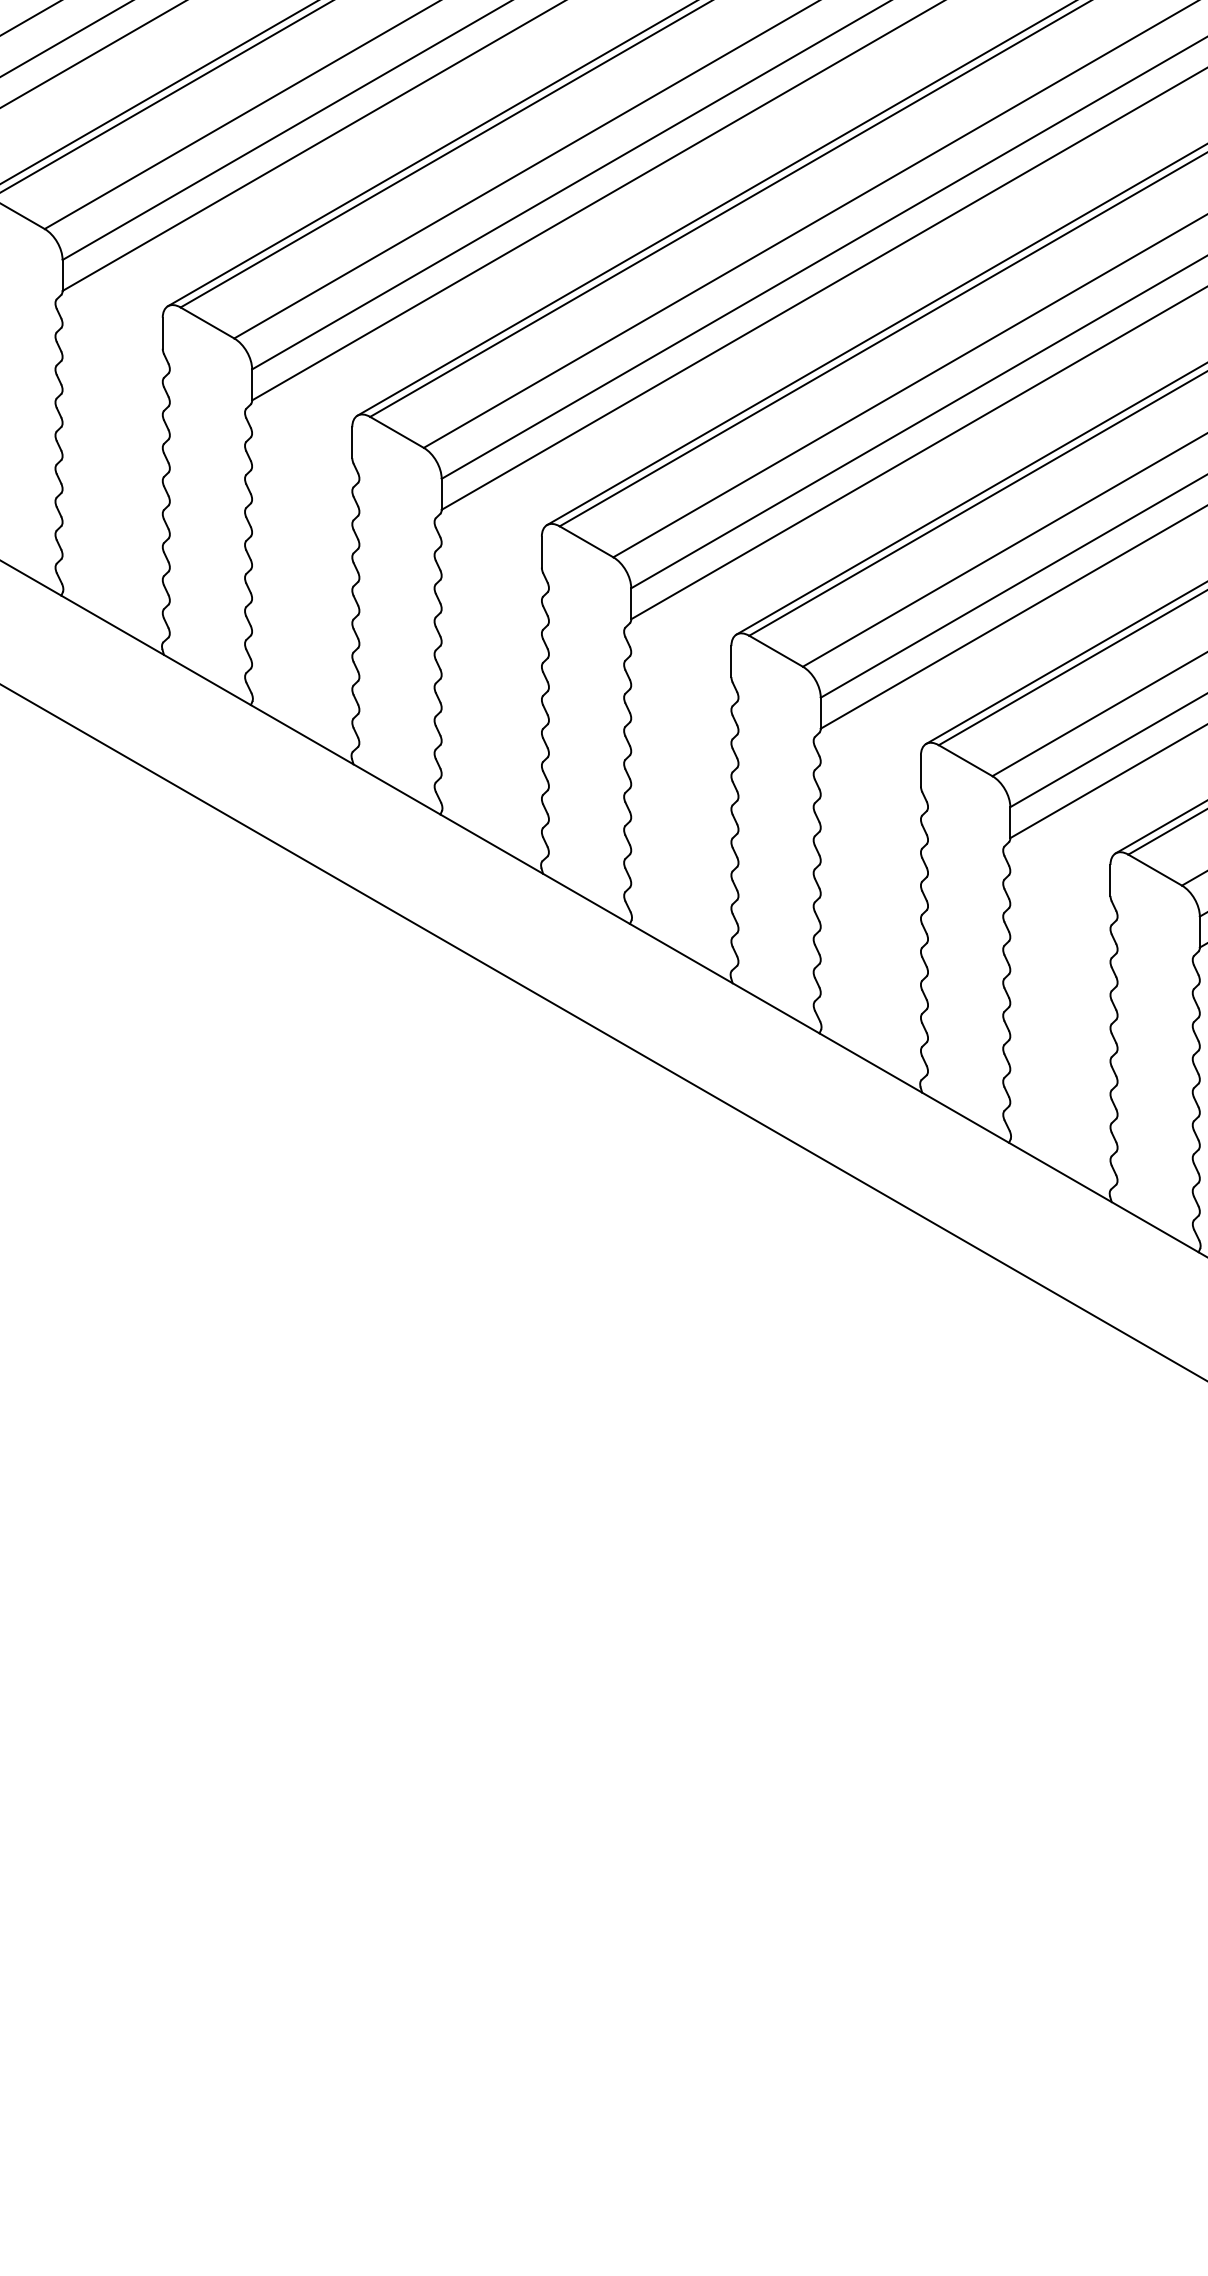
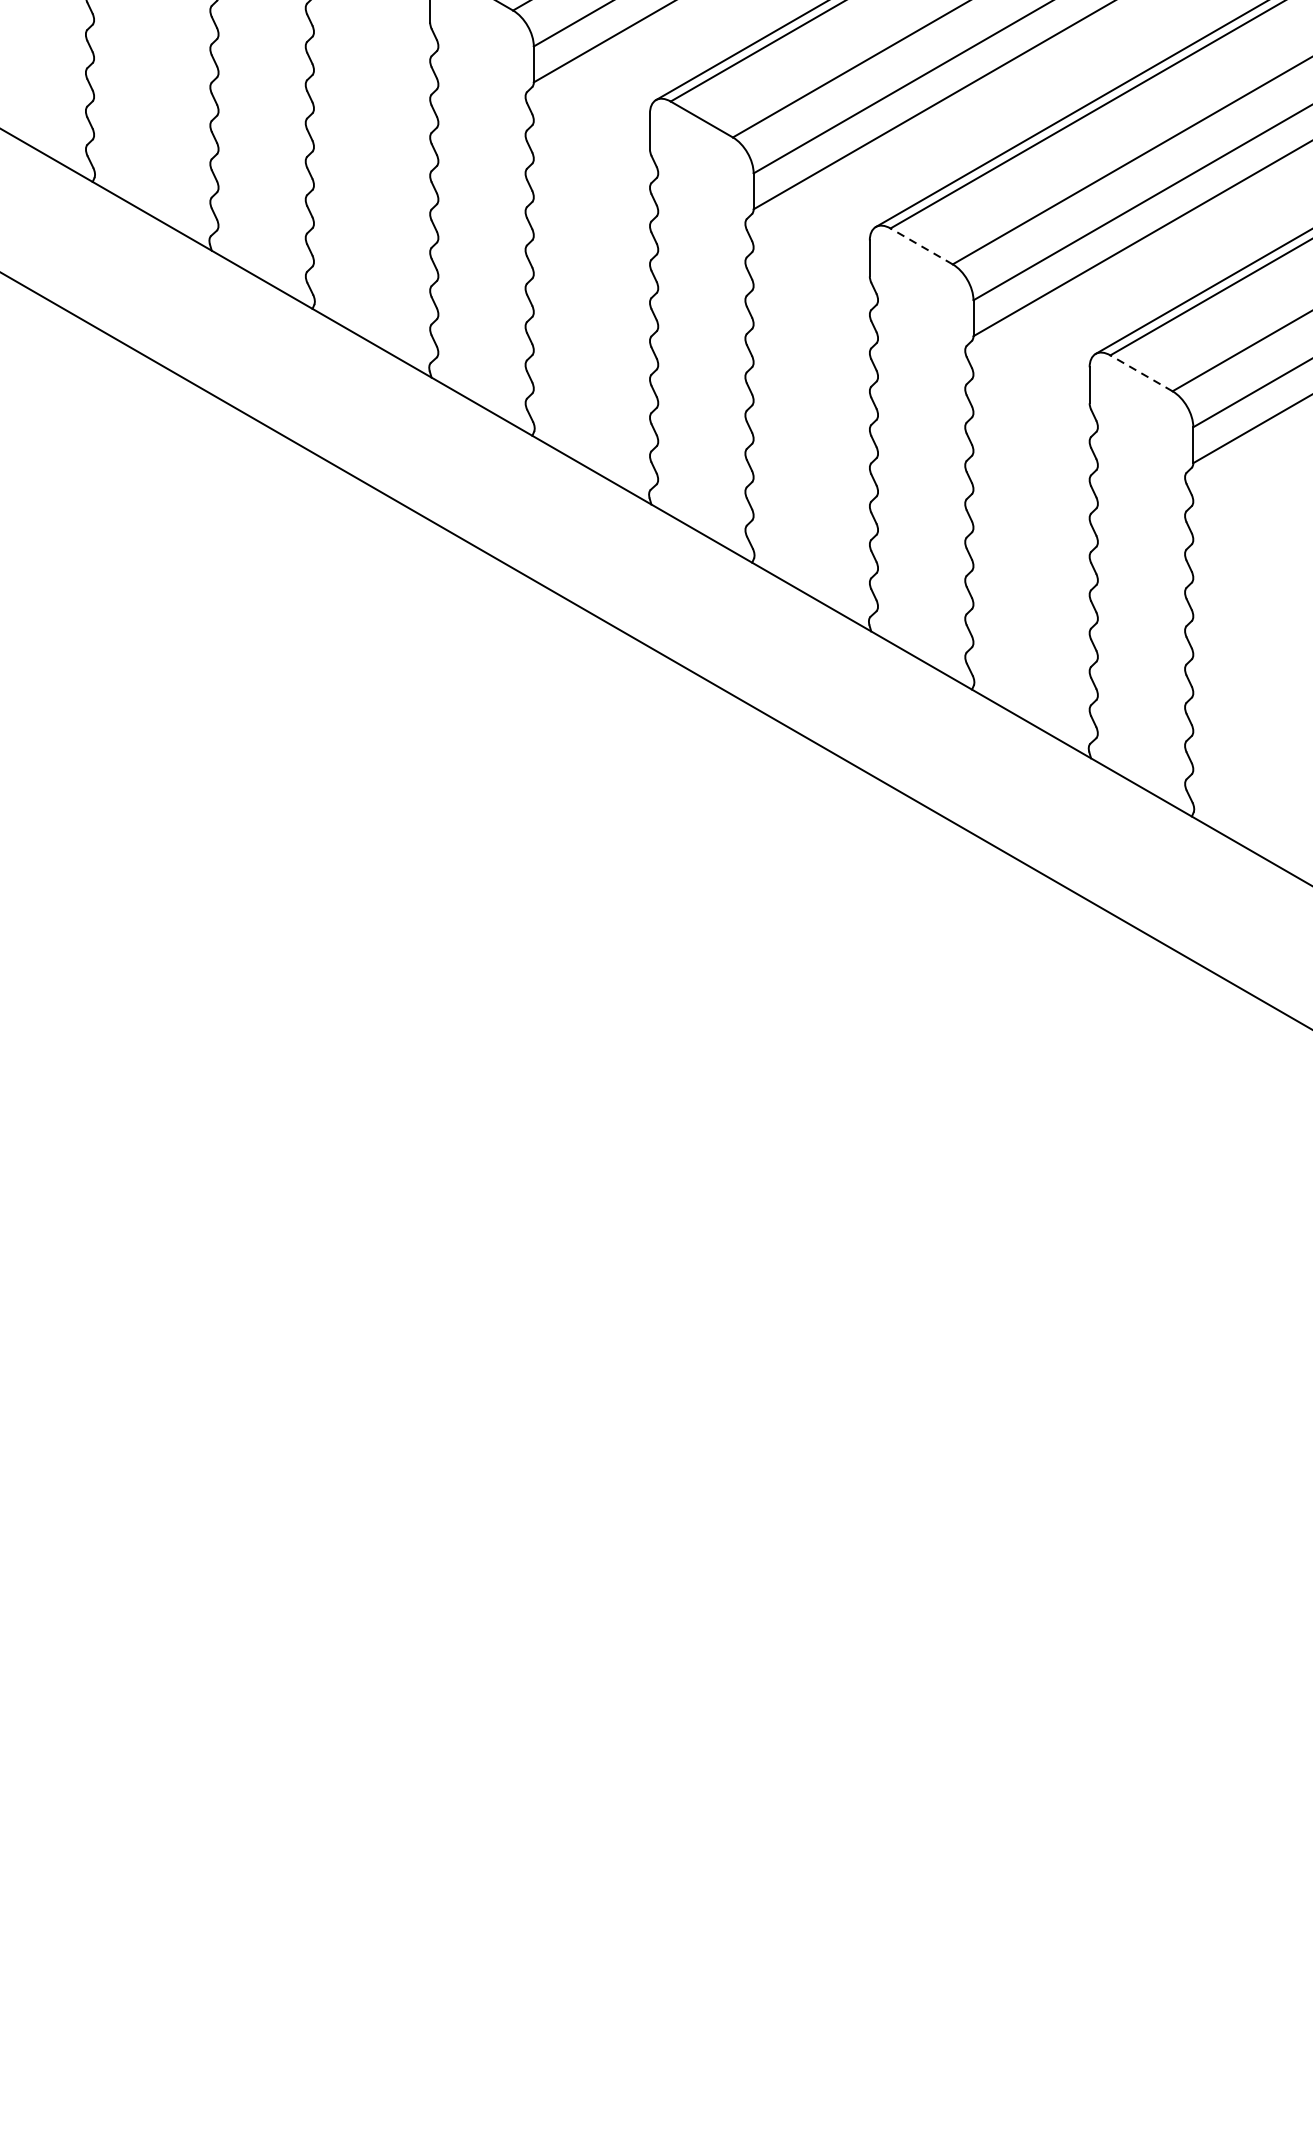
line: (965, 760) -> (921, 246), solid -> dashed
line: (1155, 870) -> (1141, 373), solid -> dashed

